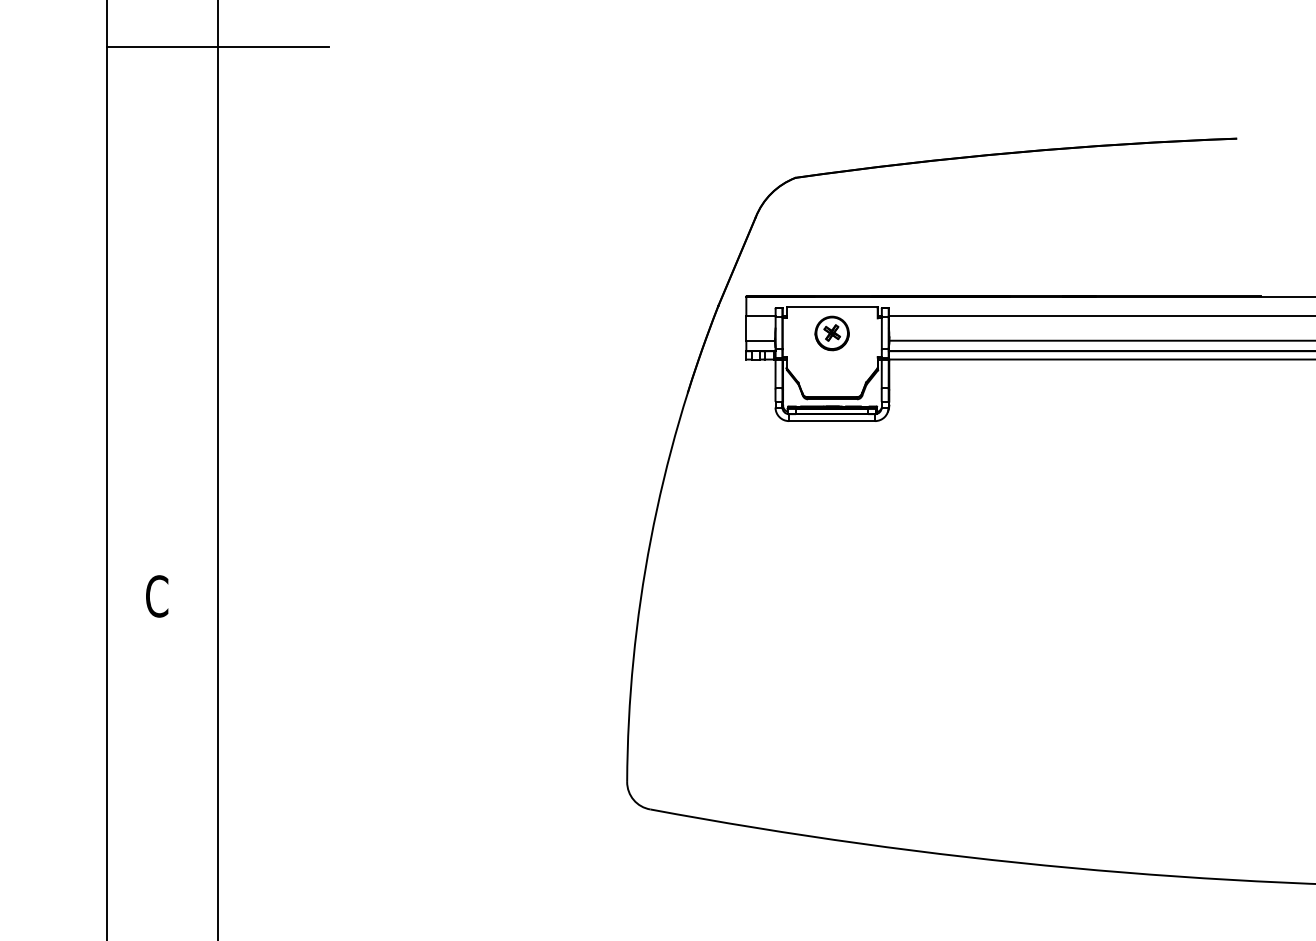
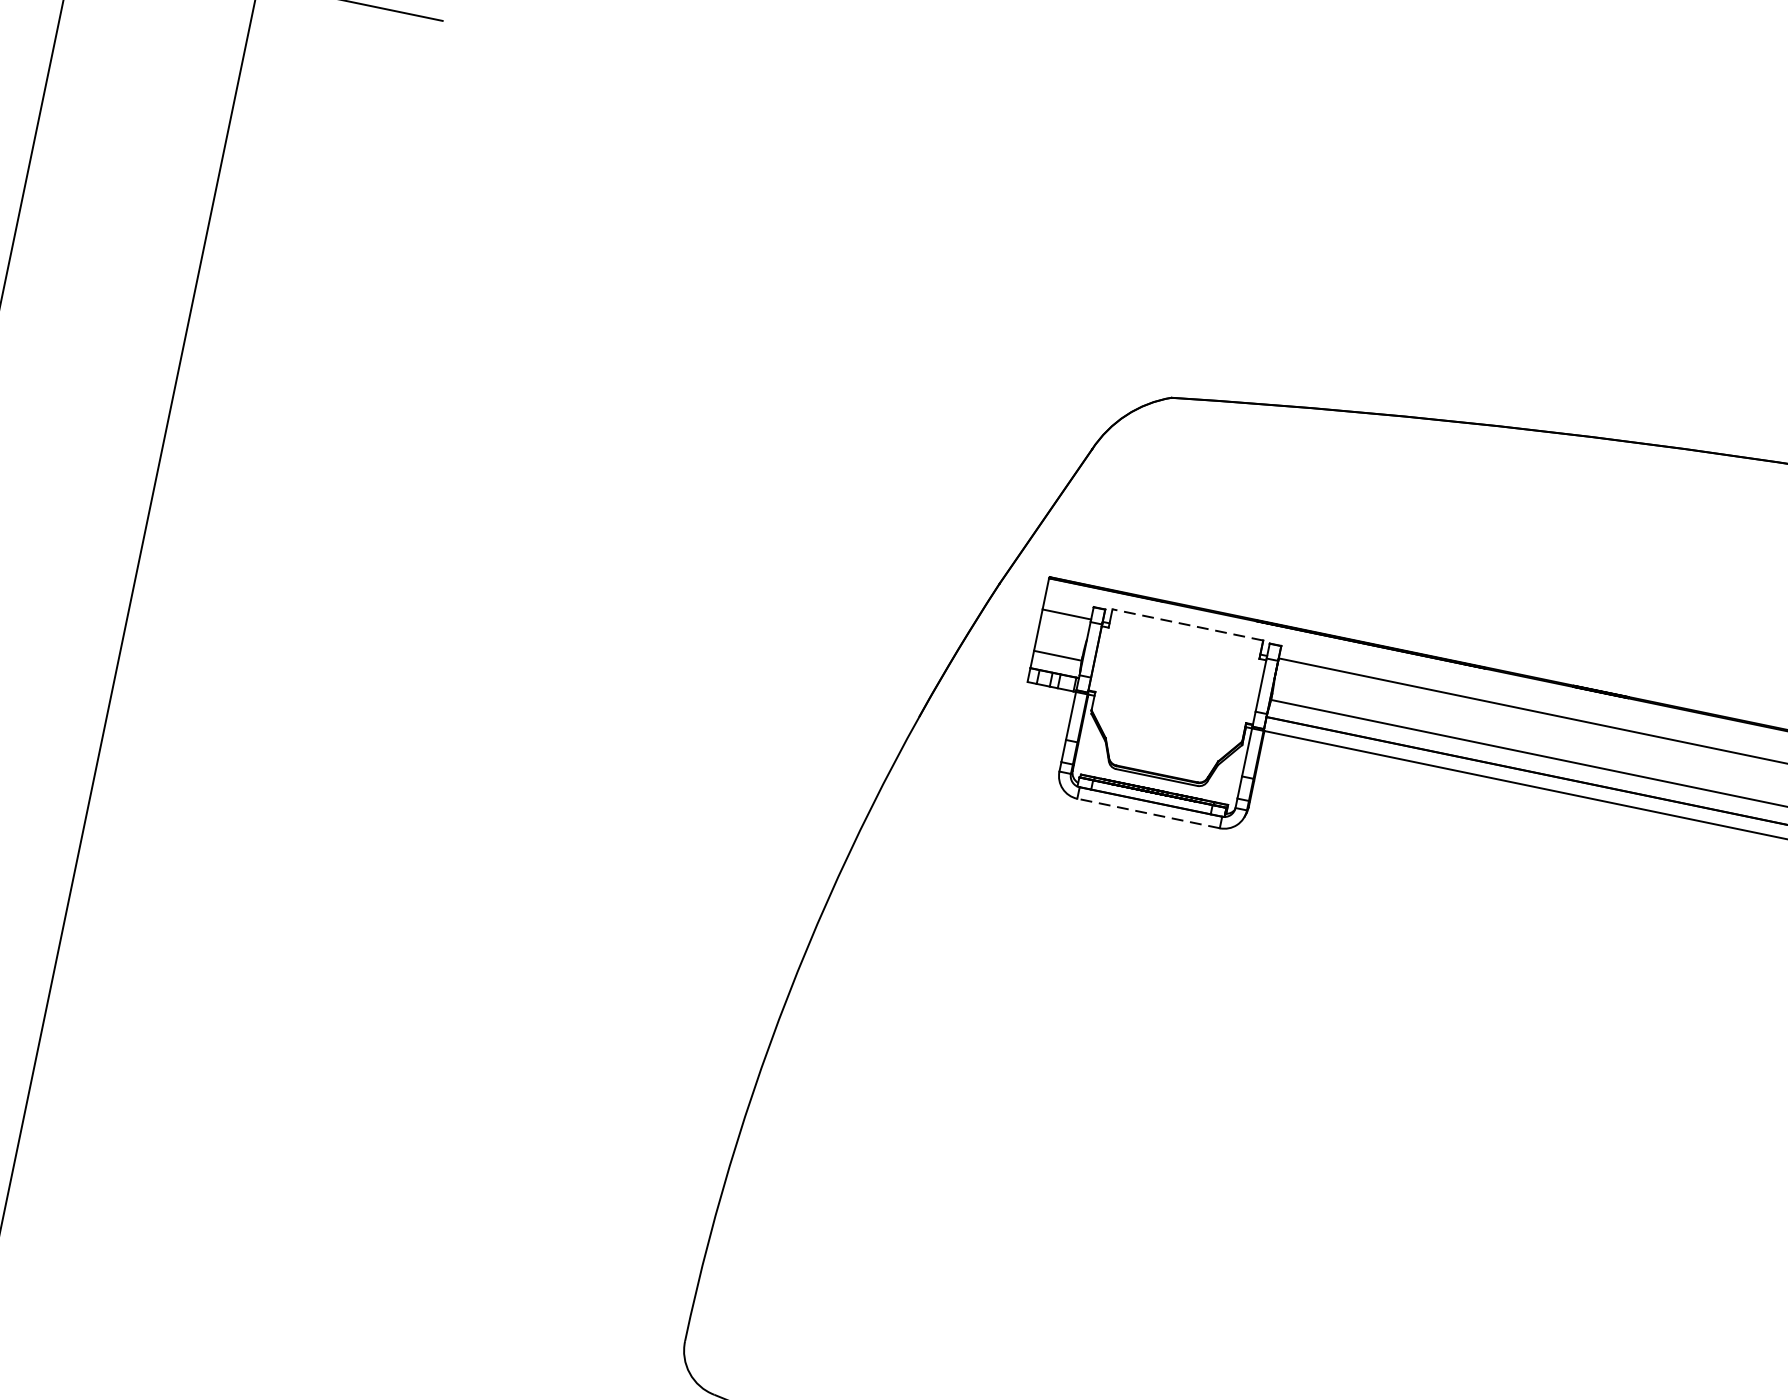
line: (831, 307) -> (1186, 624), solid -> dashed
part: (831, 333) -> (1177, 668), removed
line: (832, 421) -> (1149, 814), solid -> dashed

